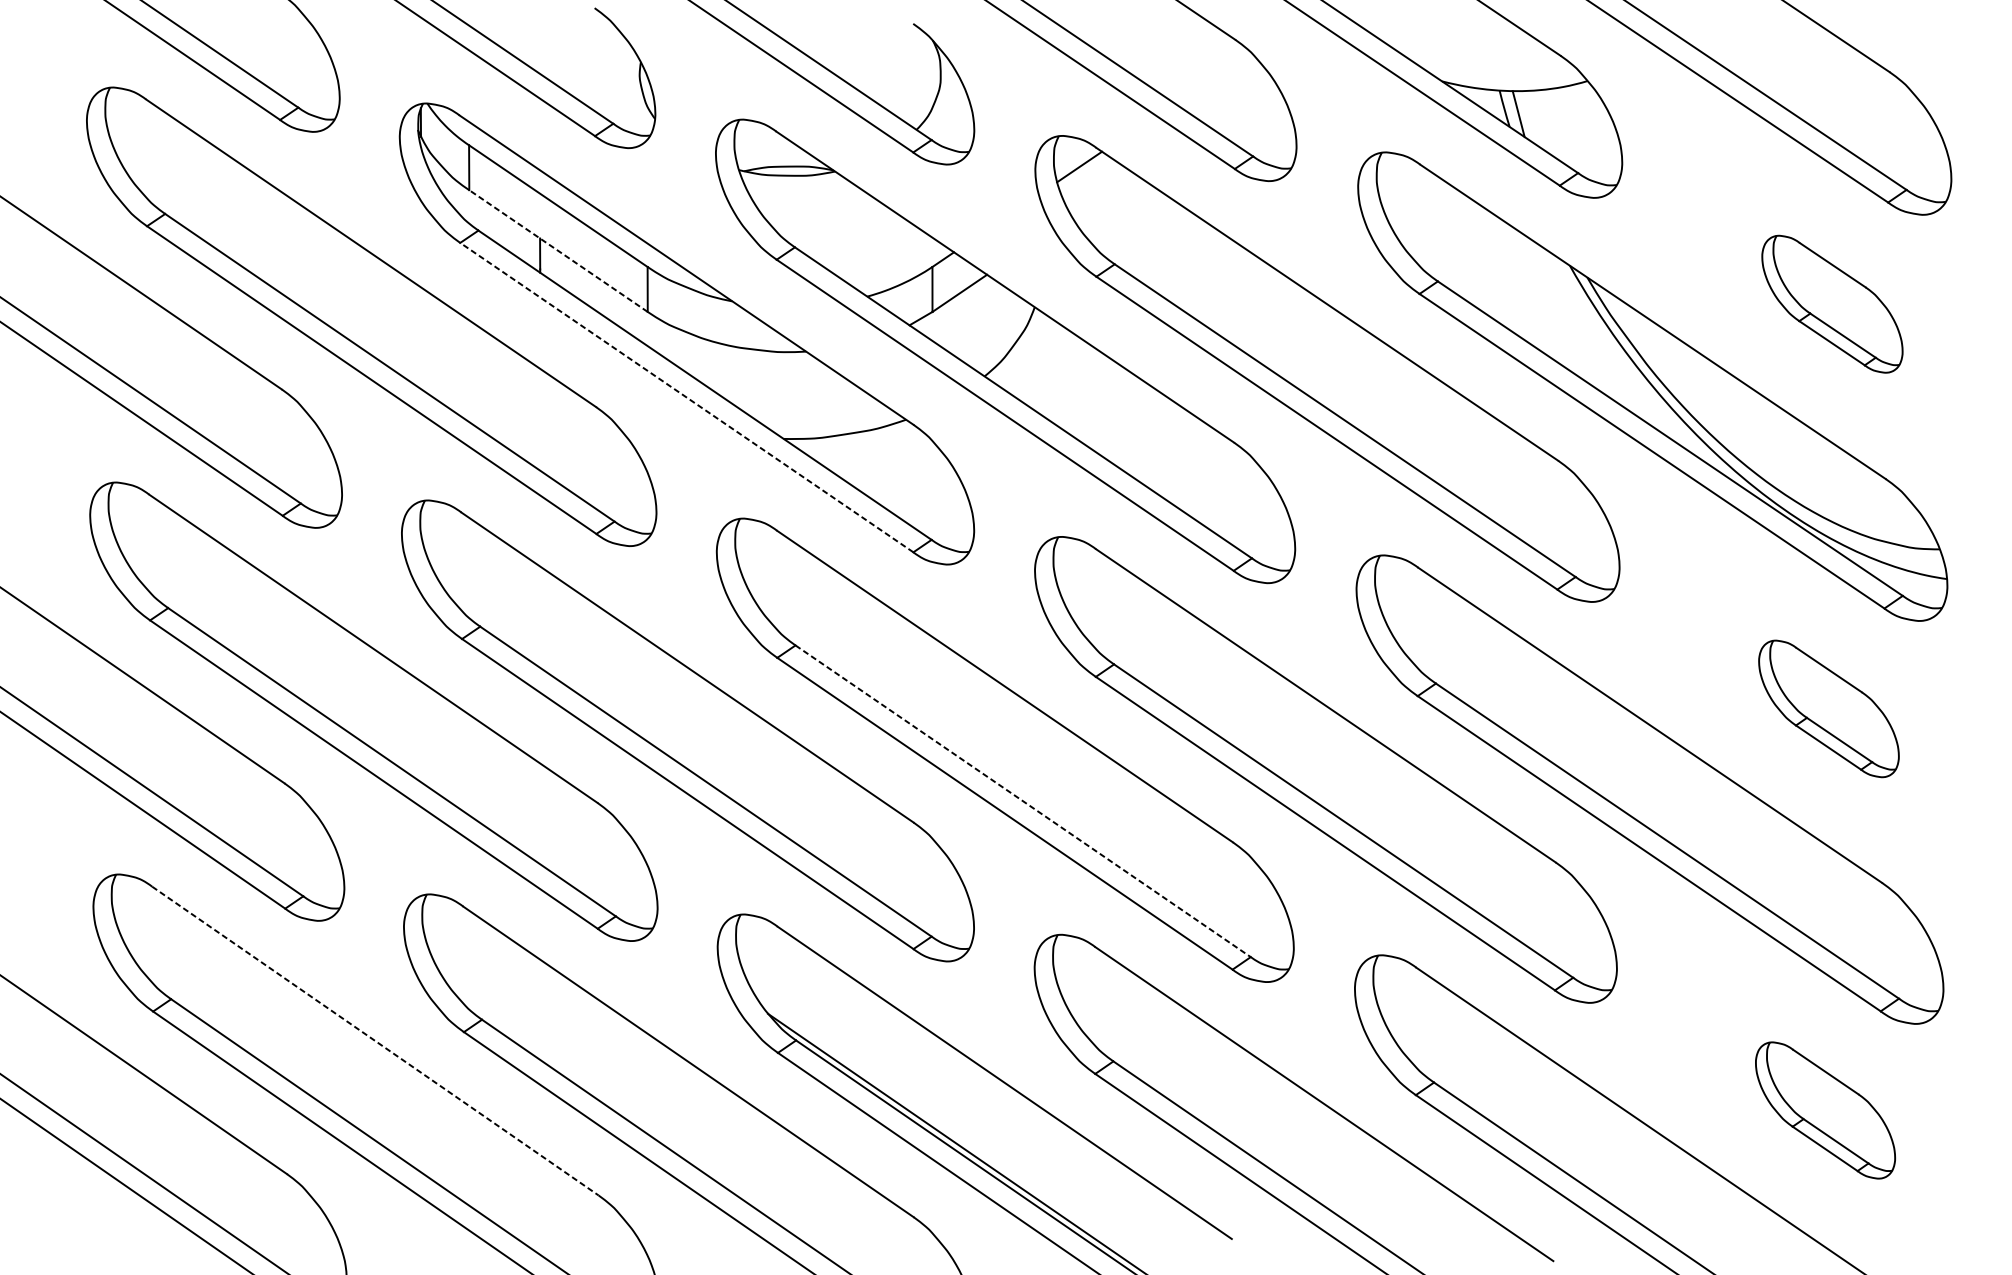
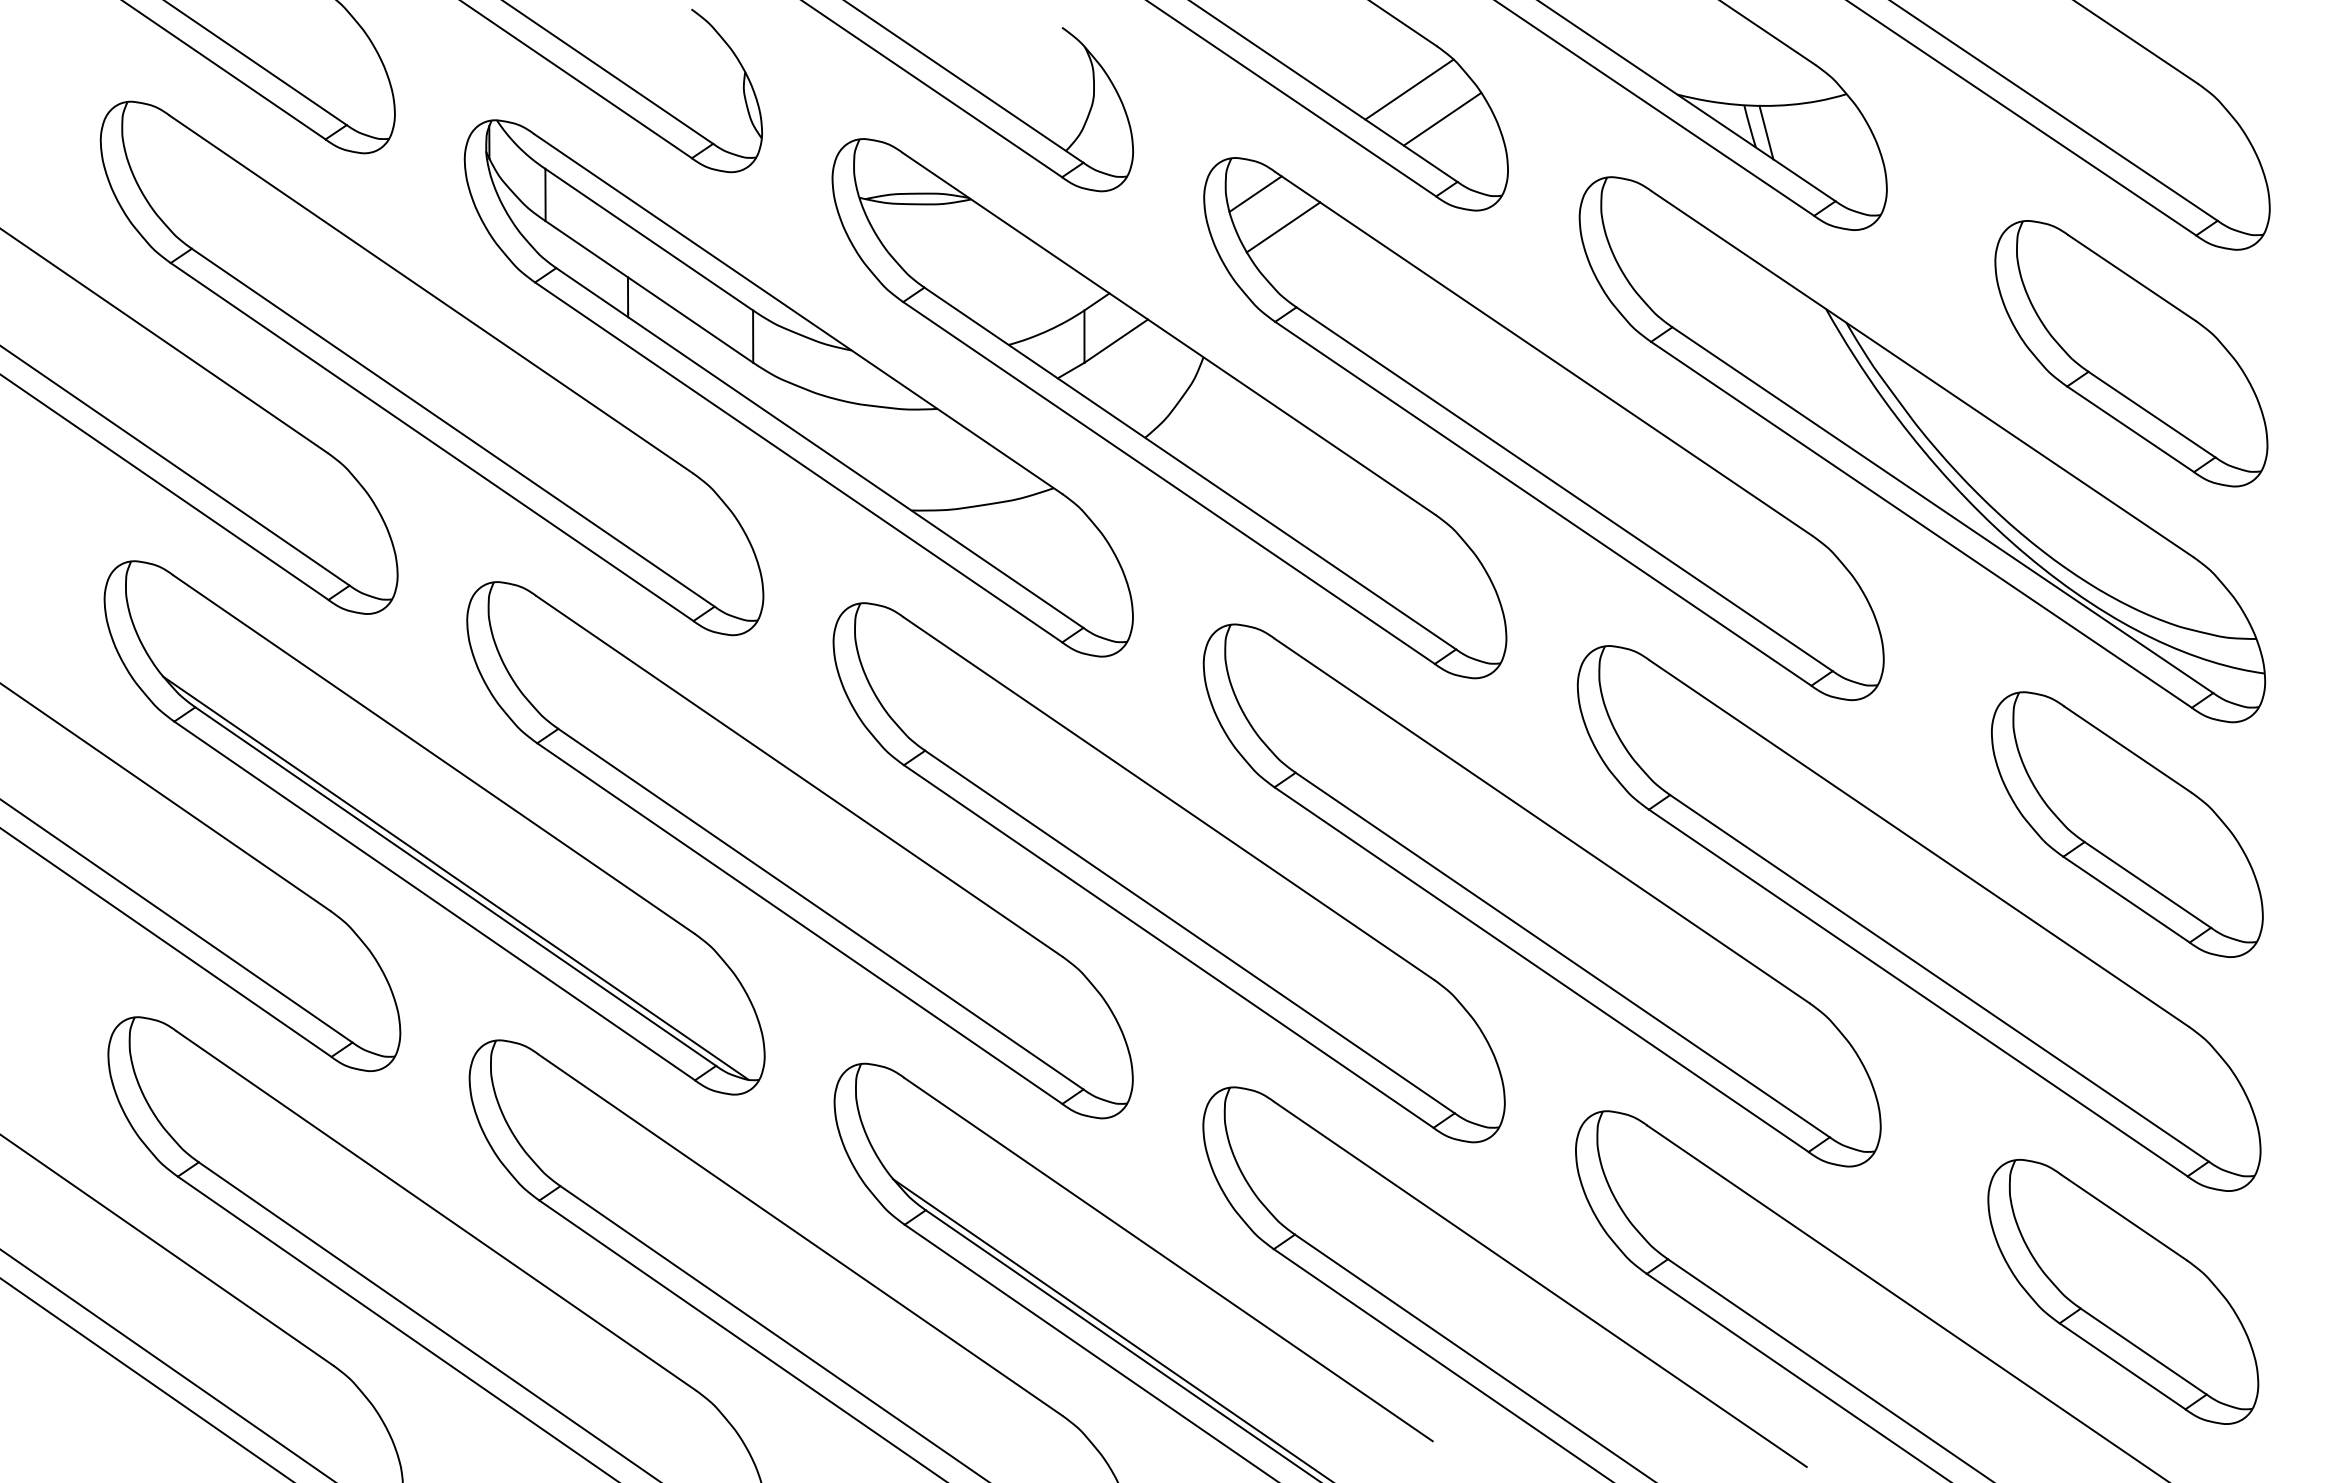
line: (1211, 77) -> (1409, 89), added
line: (1240, 101) -> (1442, 118), added
line: (1103, 195) -> (1283, 227), added
line: (558, 250) -> (649, 291), dashed -> solid
part: (1832, 303) -> (2131, 353), size x1.67
line: (686, 397) -> (798, 462), dashed -> solid
part: (1829, 708) -> (2127, 824), size x1.67
line: (391, 754) -> (455, 877), added
line: (1022, 801) -> (1189, 932), dashed -> solid
line: (375, 1041) -> (436, 1211), dashed -> solid
part: (1825, 1110) -> (2123, 1291), size x1.67

